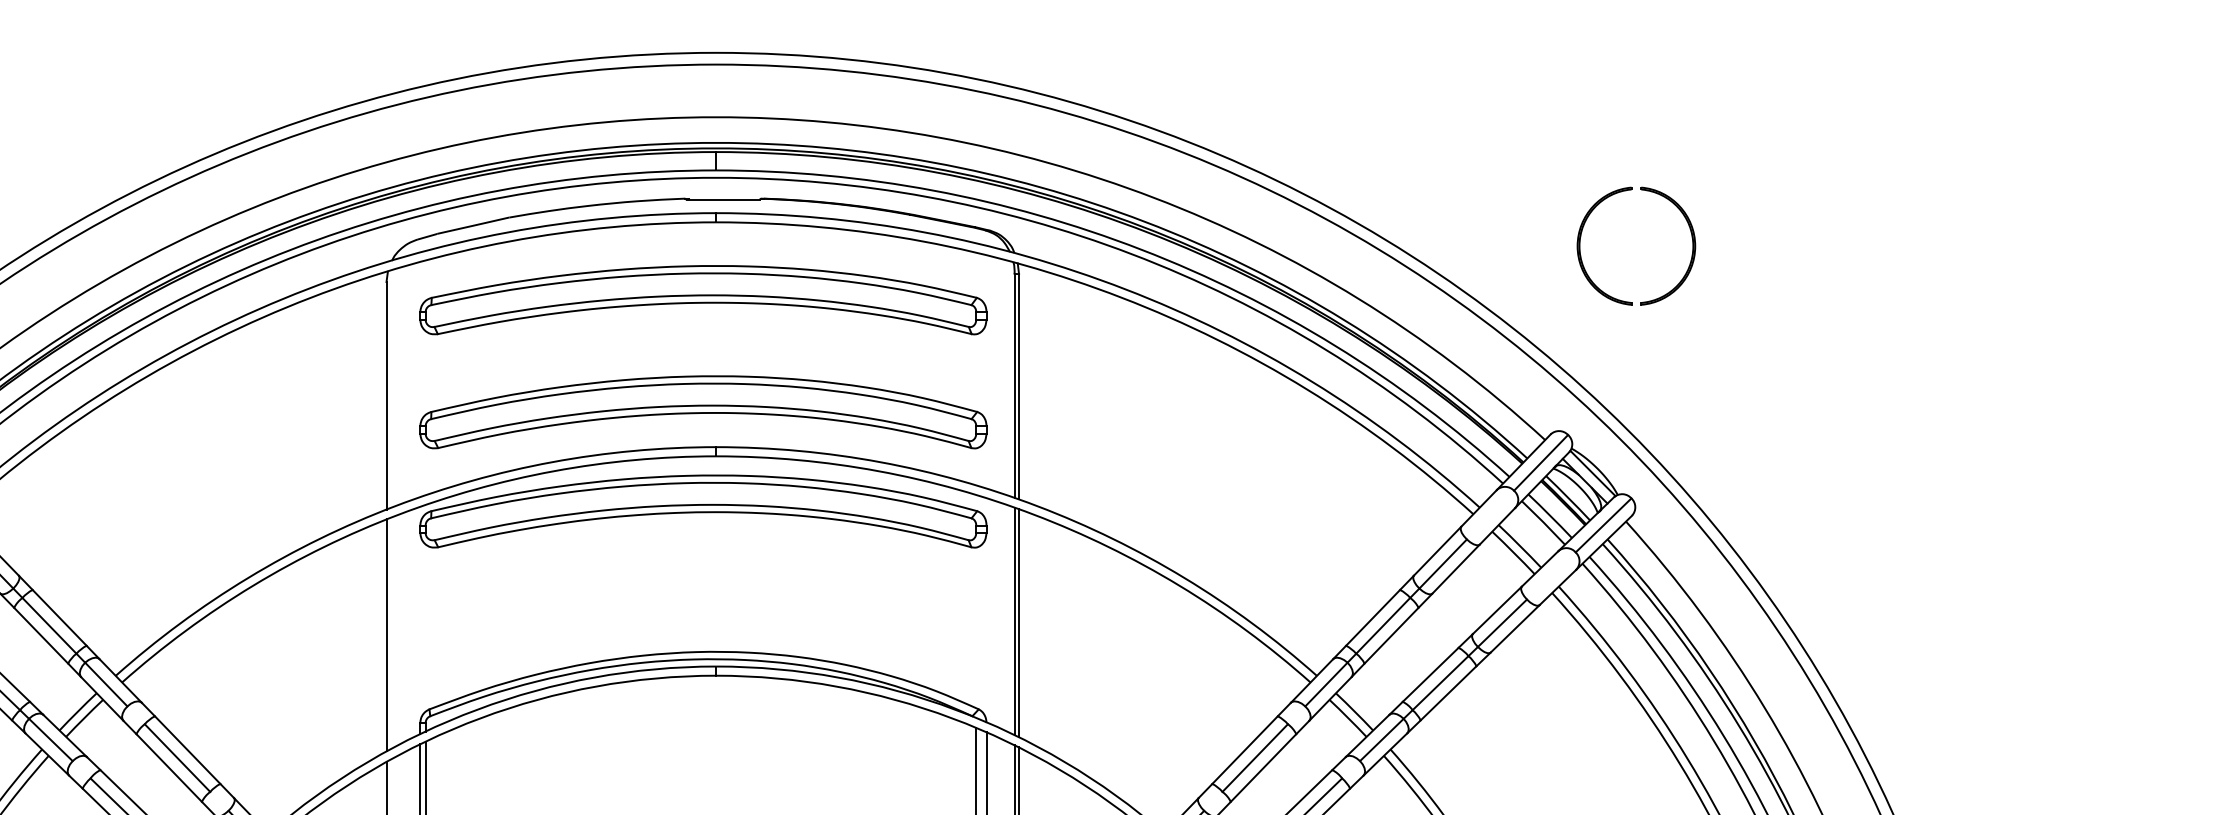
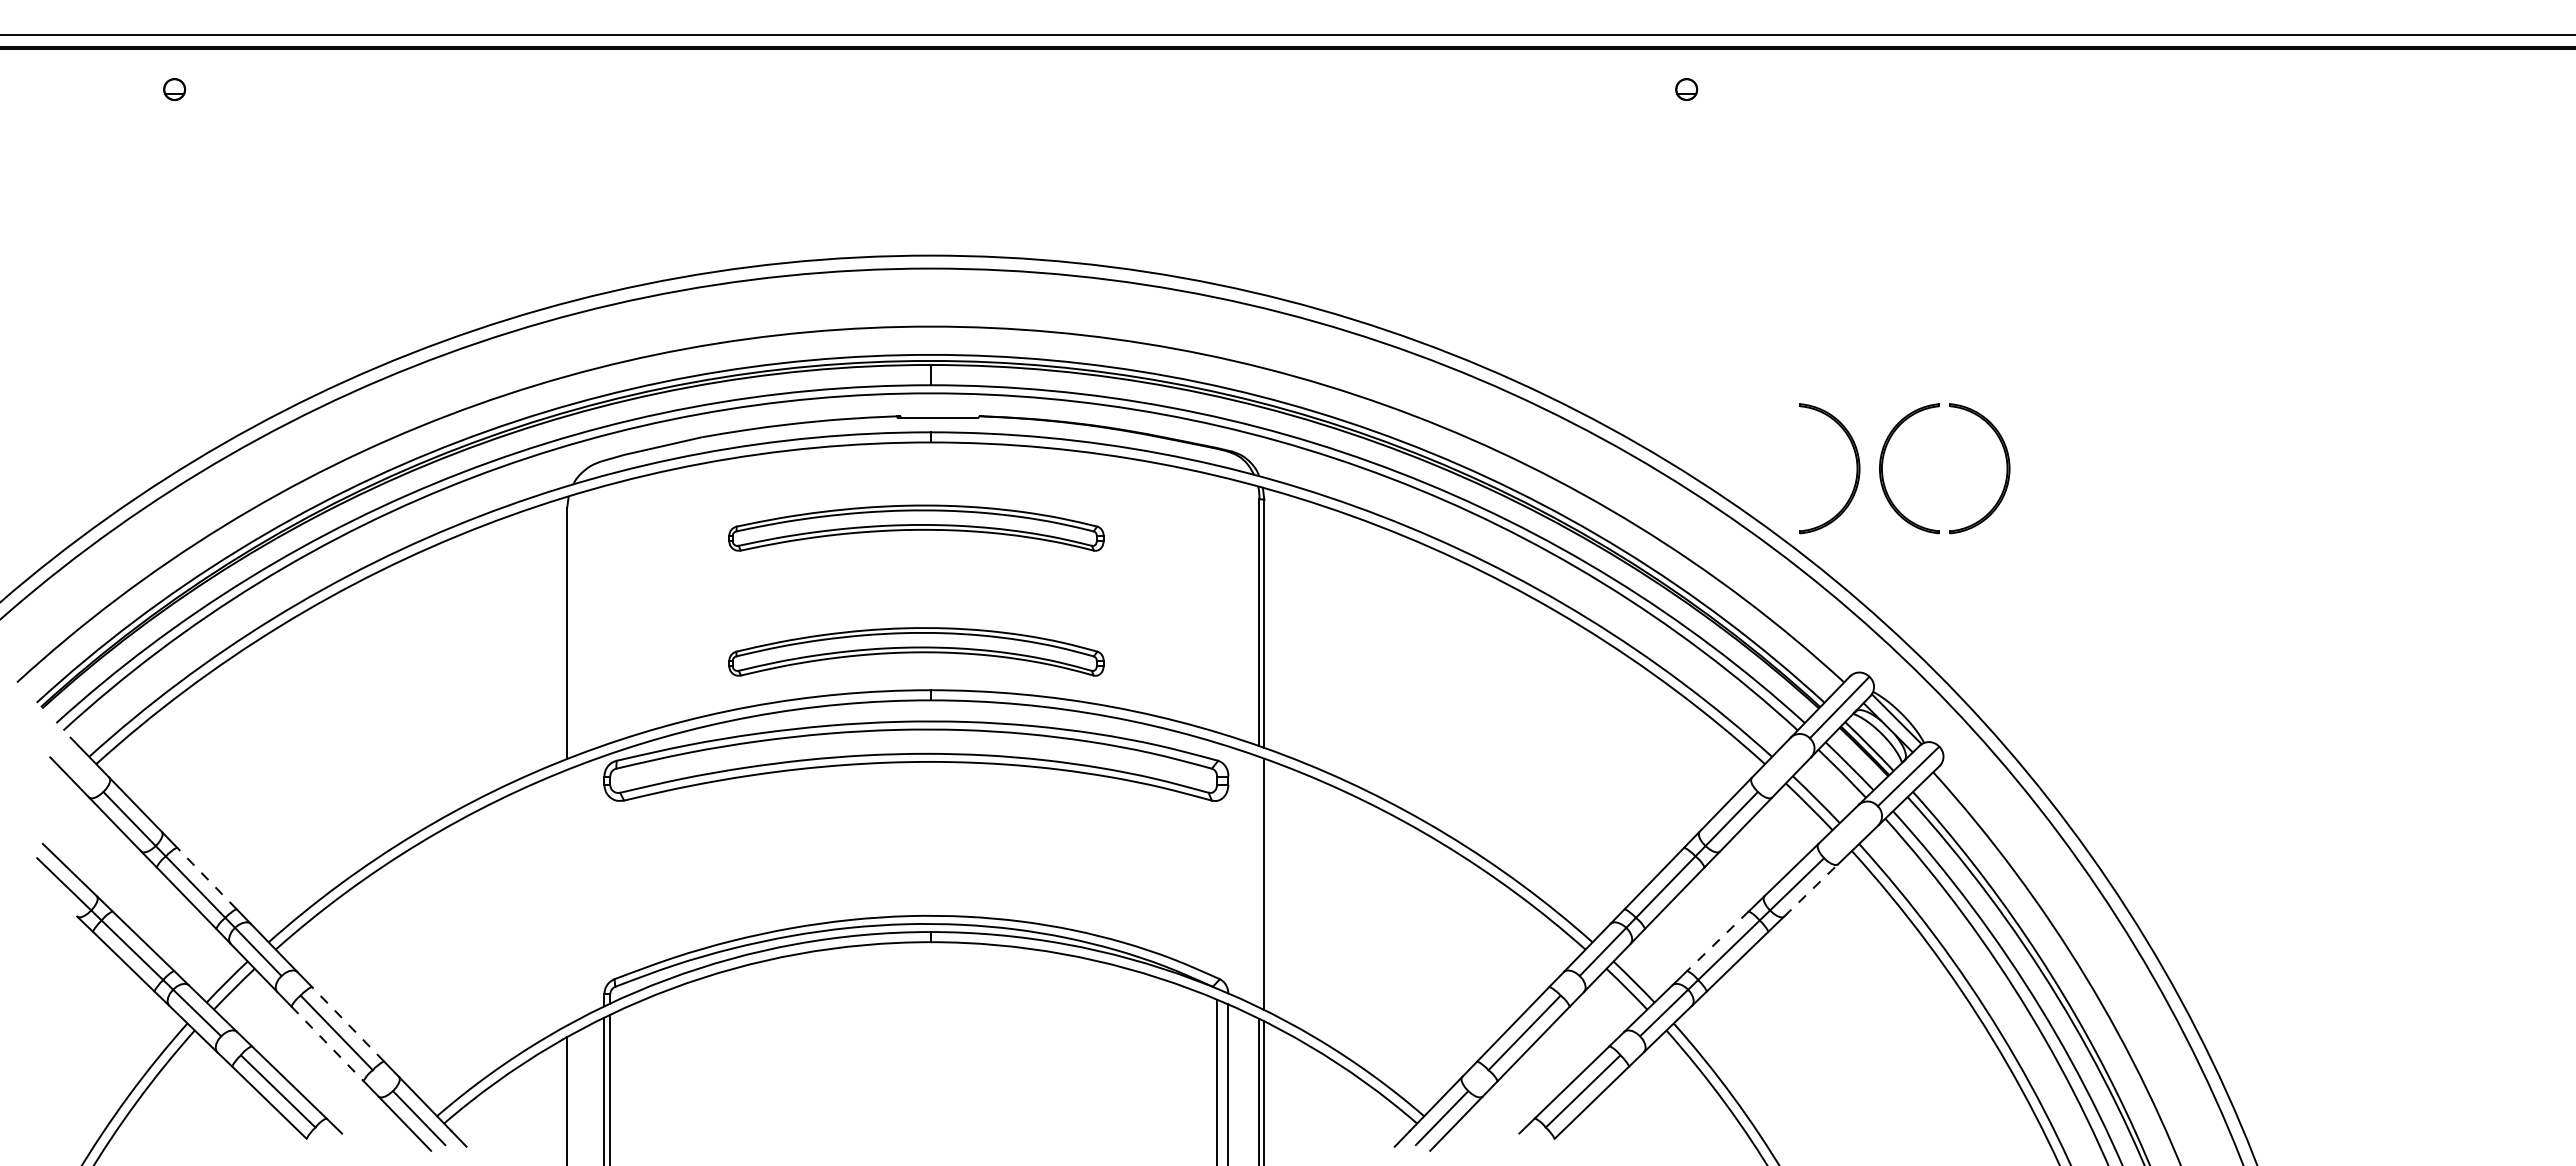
part: (1556, 245) -> (1856, 468), added
part: (703, 299) -> (916, 527), size x0.6
part: (703, 412) -> (916, 651), size x0.6
line: (59, 617) -> (206, 878), solid -> dashed
line: (1014, 620) -> (1259, 881), removed
line: (1515, 628) -> (1811, 890), solid -> dashed
line: (386, 635) -> (567, 897), removed
line: (1431, 675) -> (1718, 941), solid -> dashed
line: (187, 750) -> (347, 1024), solid -> dashed
line: (169, 767) -> (327, 1043), solid -> dashed

